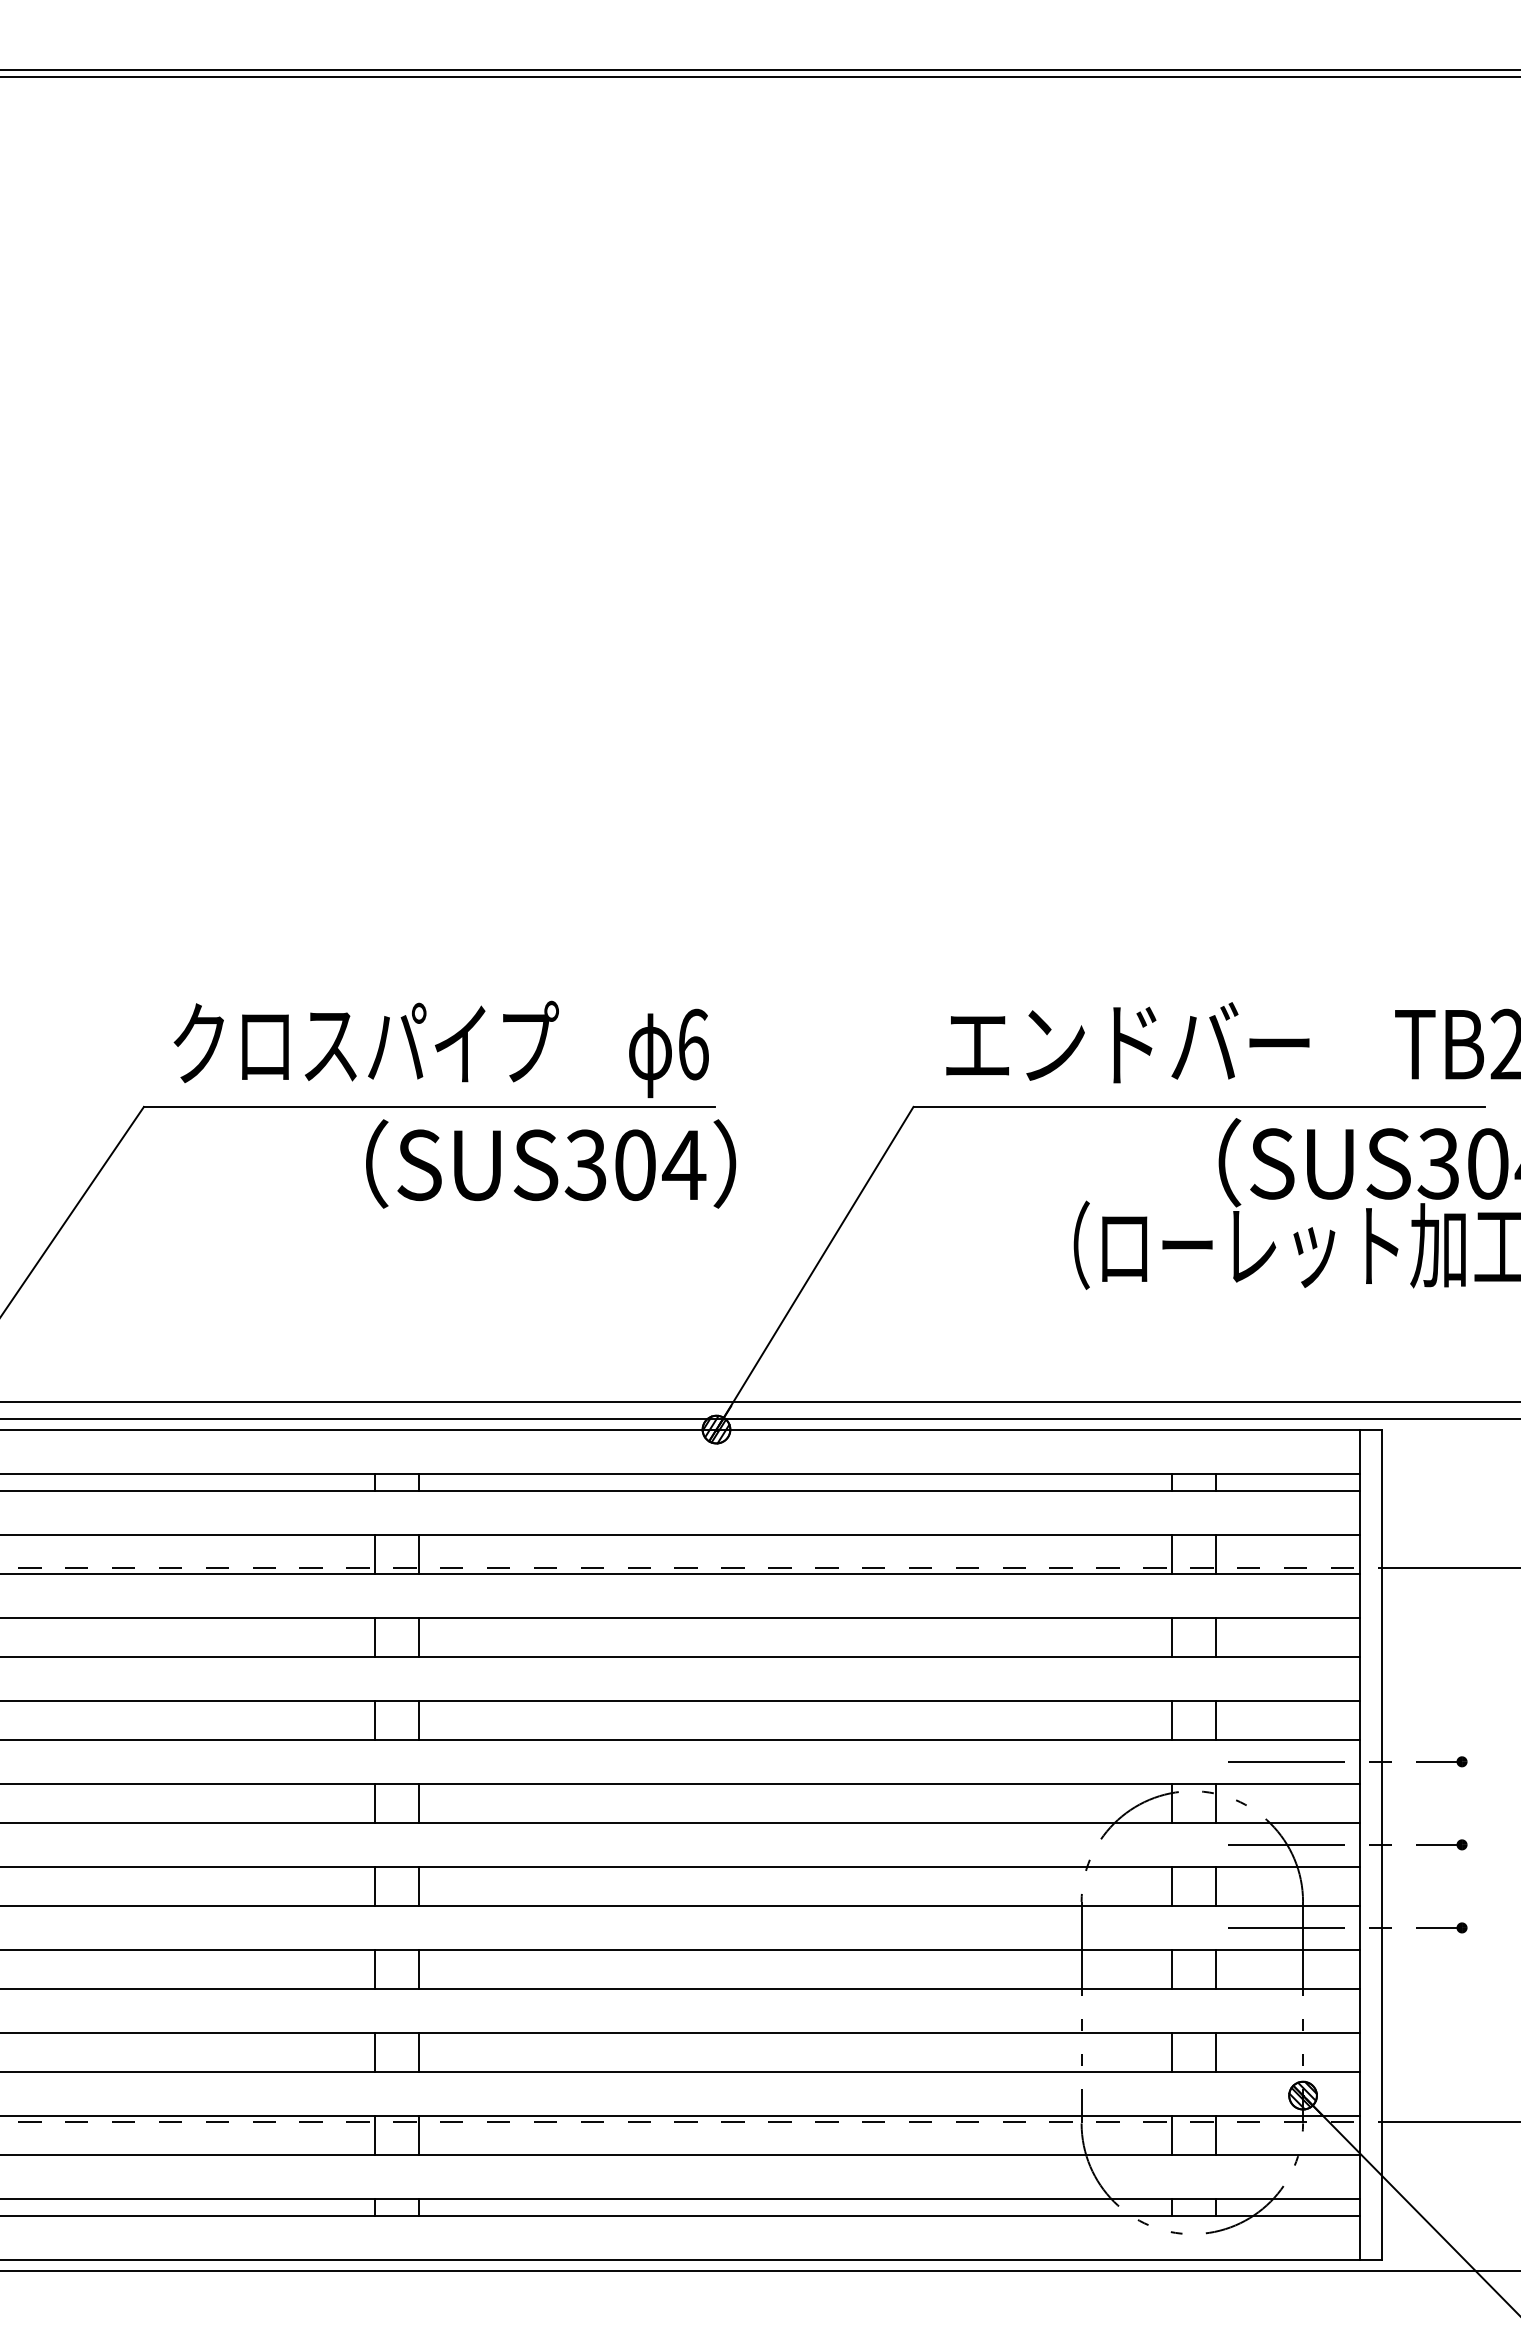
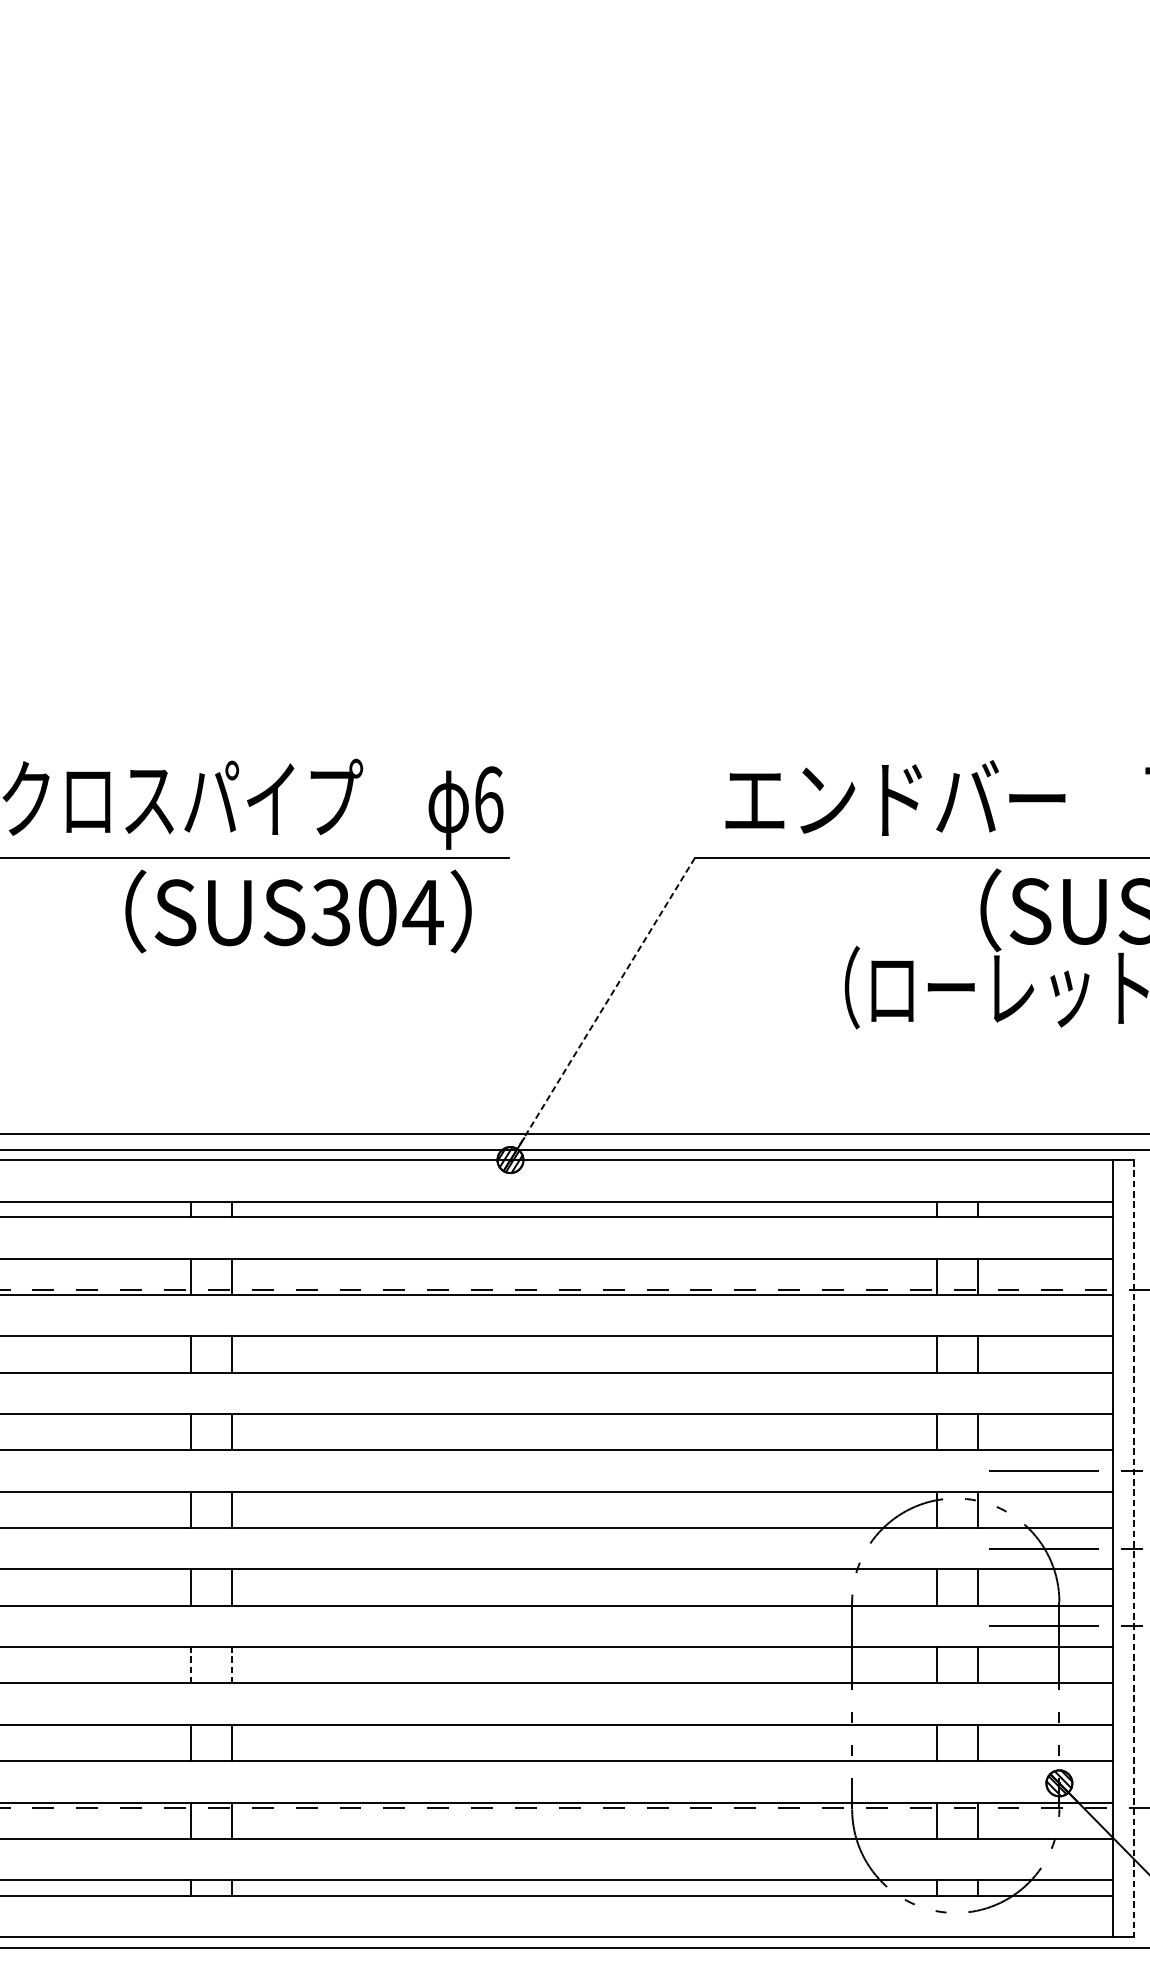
text: (551, 1163) -> (298, 911), moved
line: (816, 1266) -> (604, 1007), solid -> dashed
line: (1382, 1845) -> (1133, 1549), solid -> dashed
line: (374, 1968) -> (190, 1664), solid -> dashed
line: (419, 1968) -> (232, 1664), solid -> dashed

